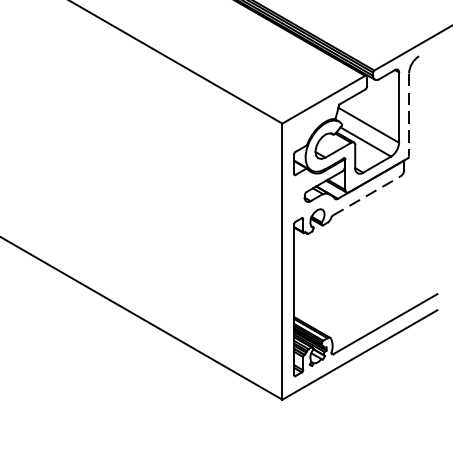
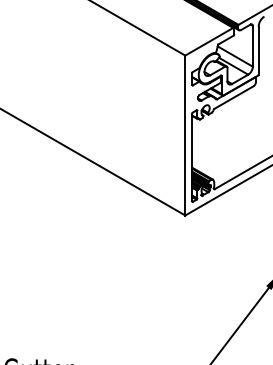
line: (408, 114) -> (258, 50), dashed -> solid
line: (367, 195) -> (234, 97), dashed -> solid

